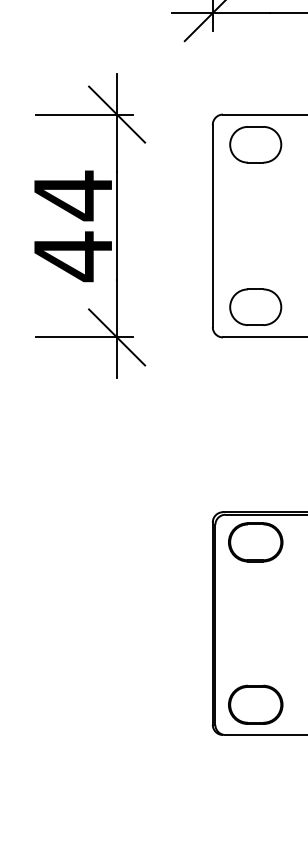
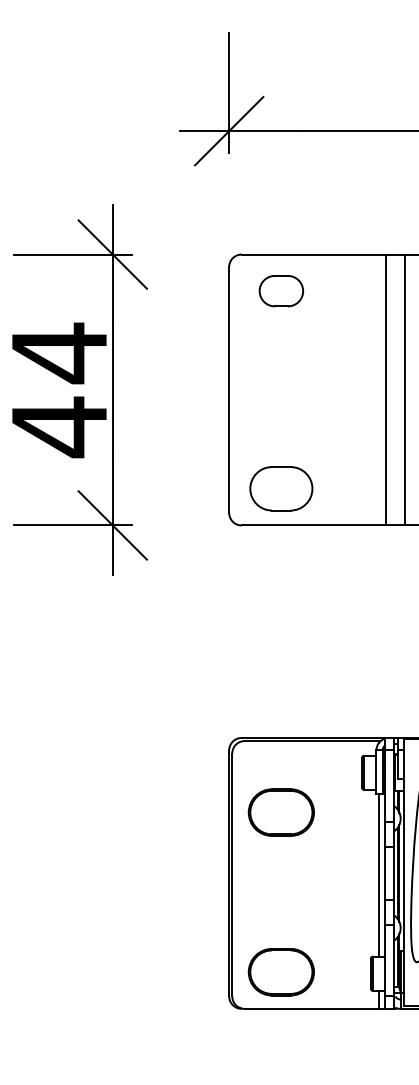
part: (255, 144) -> (281, 290), size x0.7
part: (254, 542) -> (280, 812), moved

